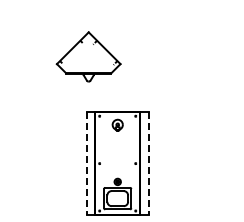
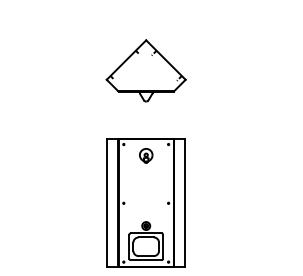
part: (88, 56) -> (145, 70), moved
line: (86, 163) -> (107, 203), dashed -> solid
line: (148, 163) -> (184, 203), dashed -> solid

